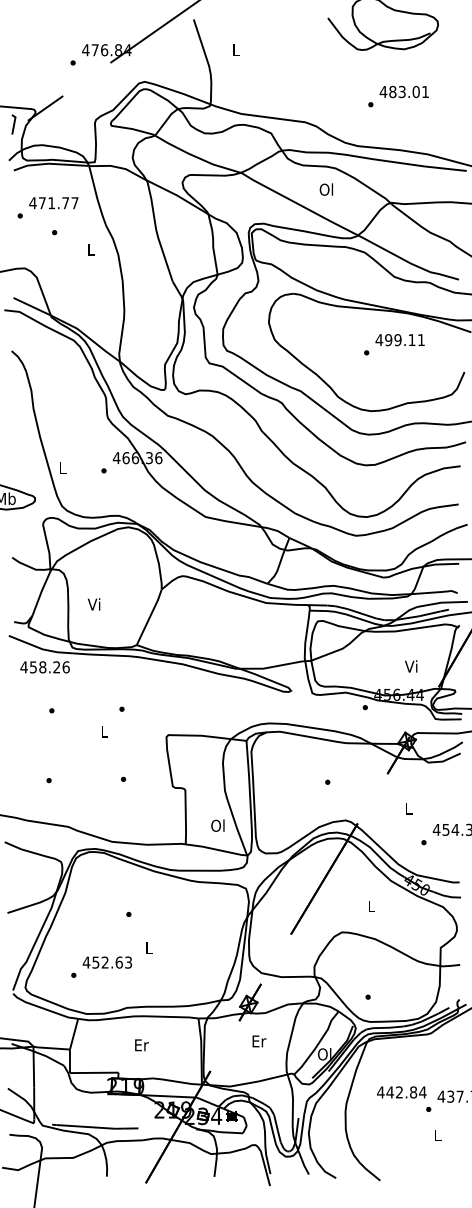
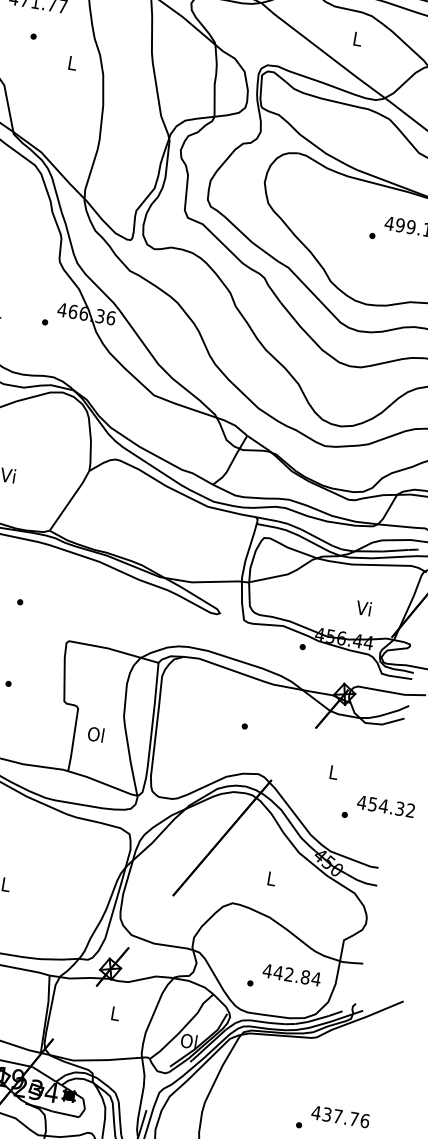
text: (326, 189) -> (357, 38), Ol -> L
text: (217, 825) -> (95, 734), moved
text: (259, 1041) -> (115, 1013), Er -> L
text: (401, 1092) -> (291, 975), moved

